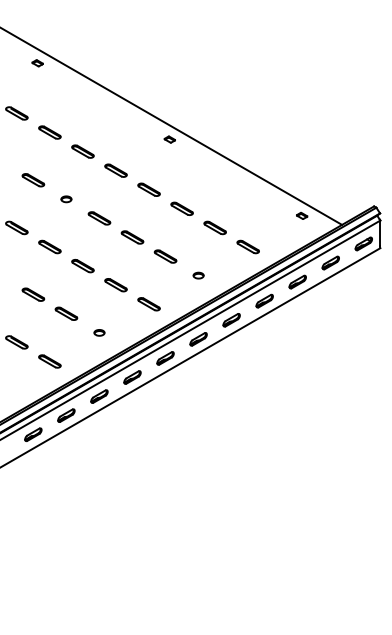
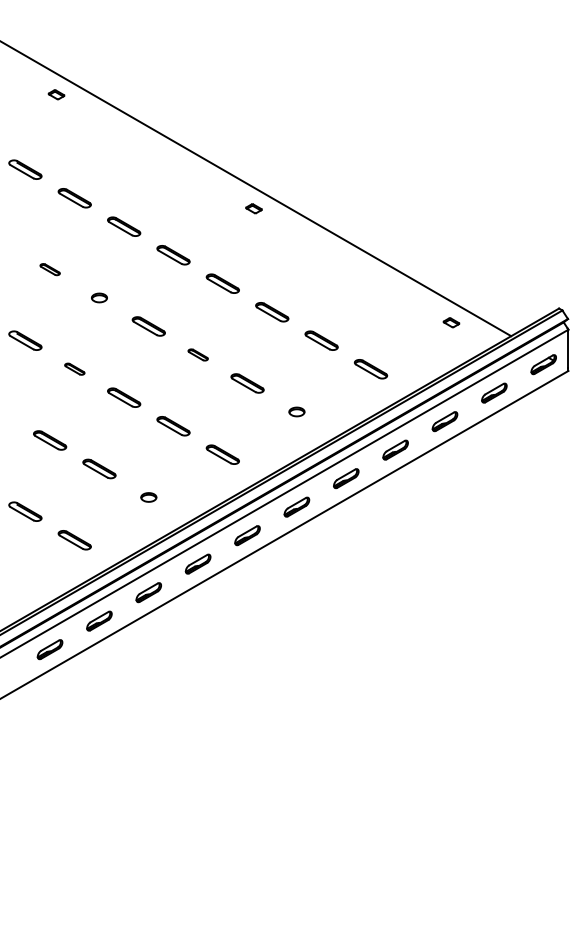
part: (33, 180) -> (50, 269), size x0.6
part: (132, 237) -> (198, 354), size x0.6
part: (49, 246) -> (74, 368), size x0.6

